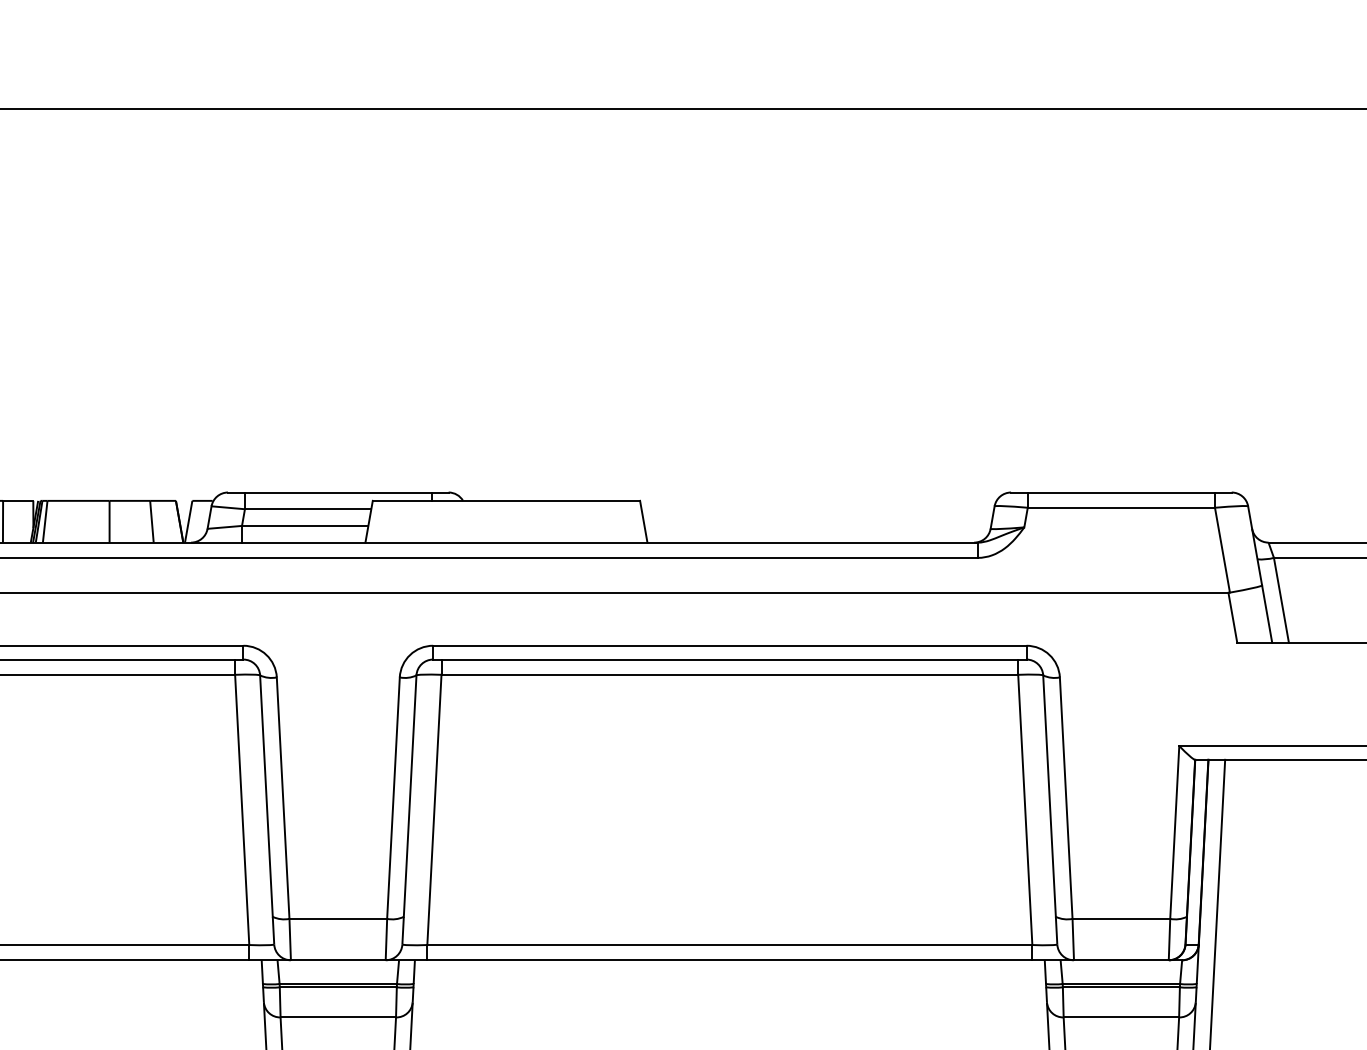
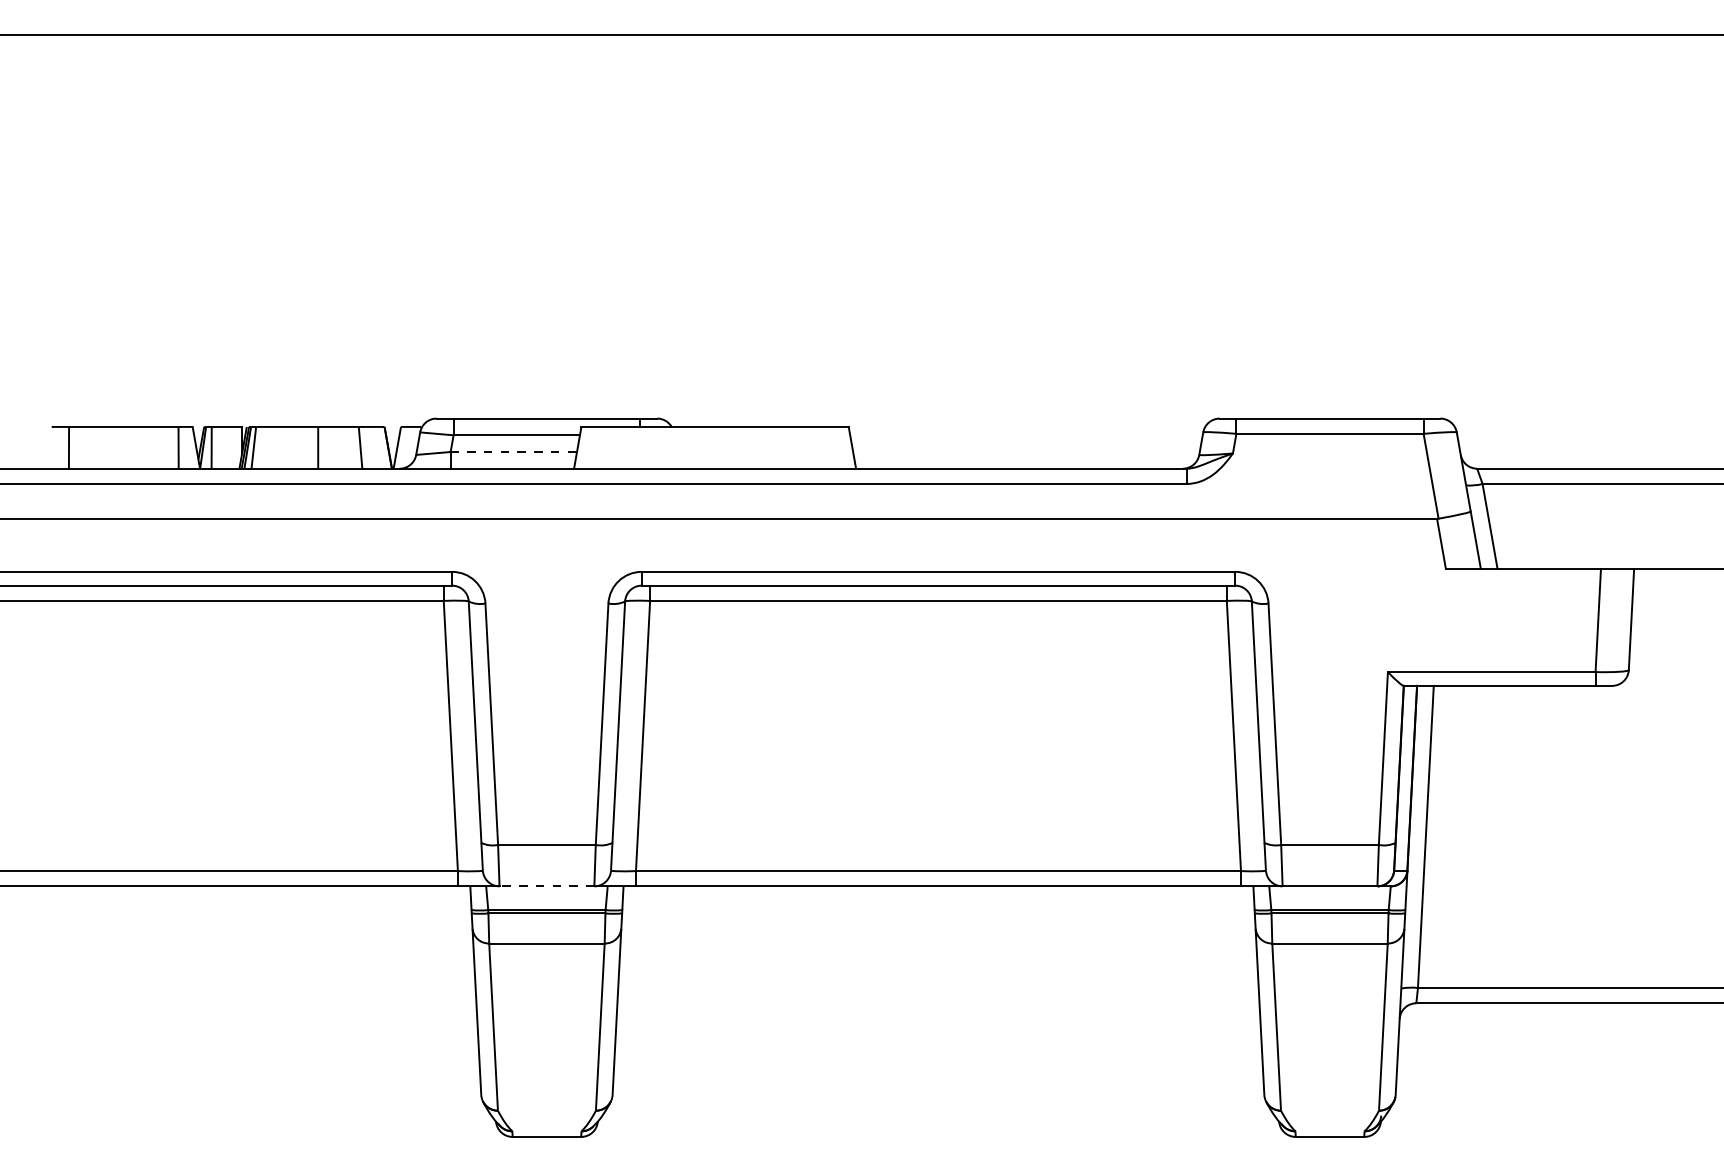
line: (305, 526) -> (514, 452), solid -> dashed
line: (337, 960) -> (546, 886), solid -> dashed

